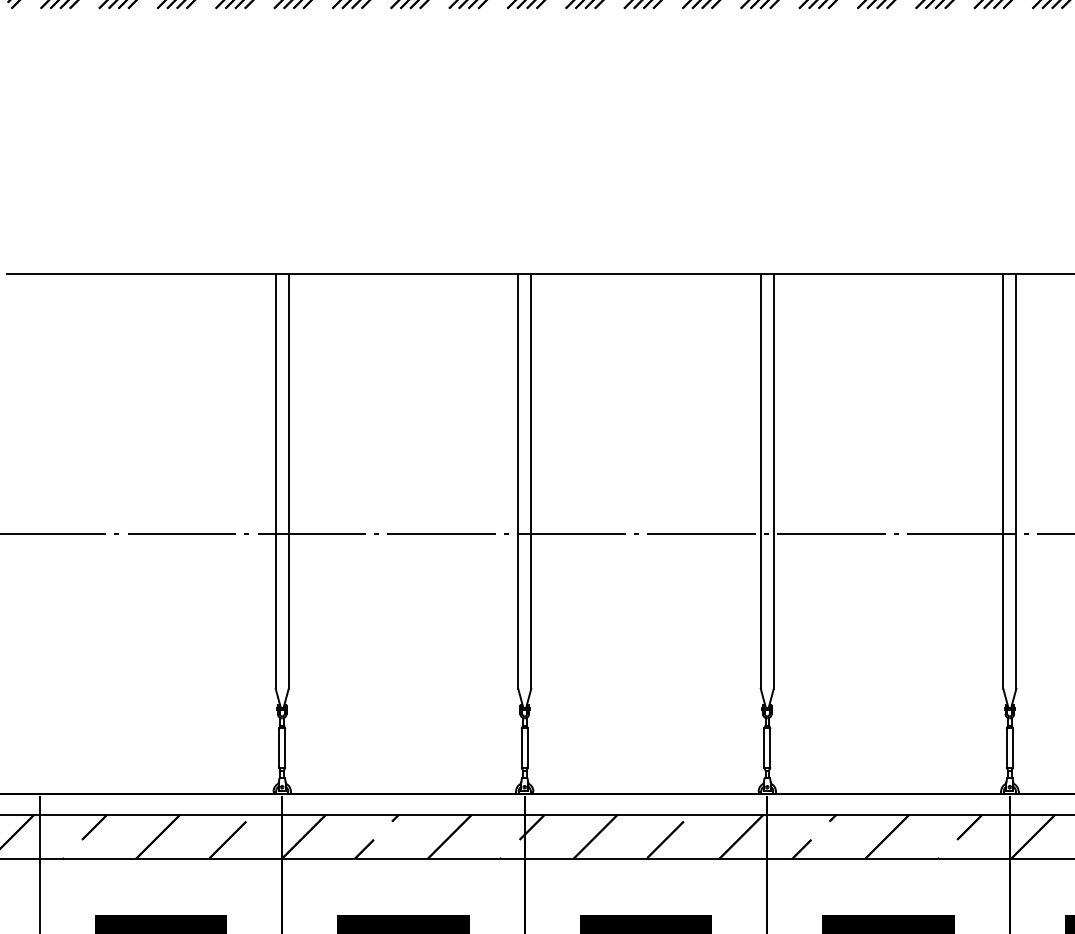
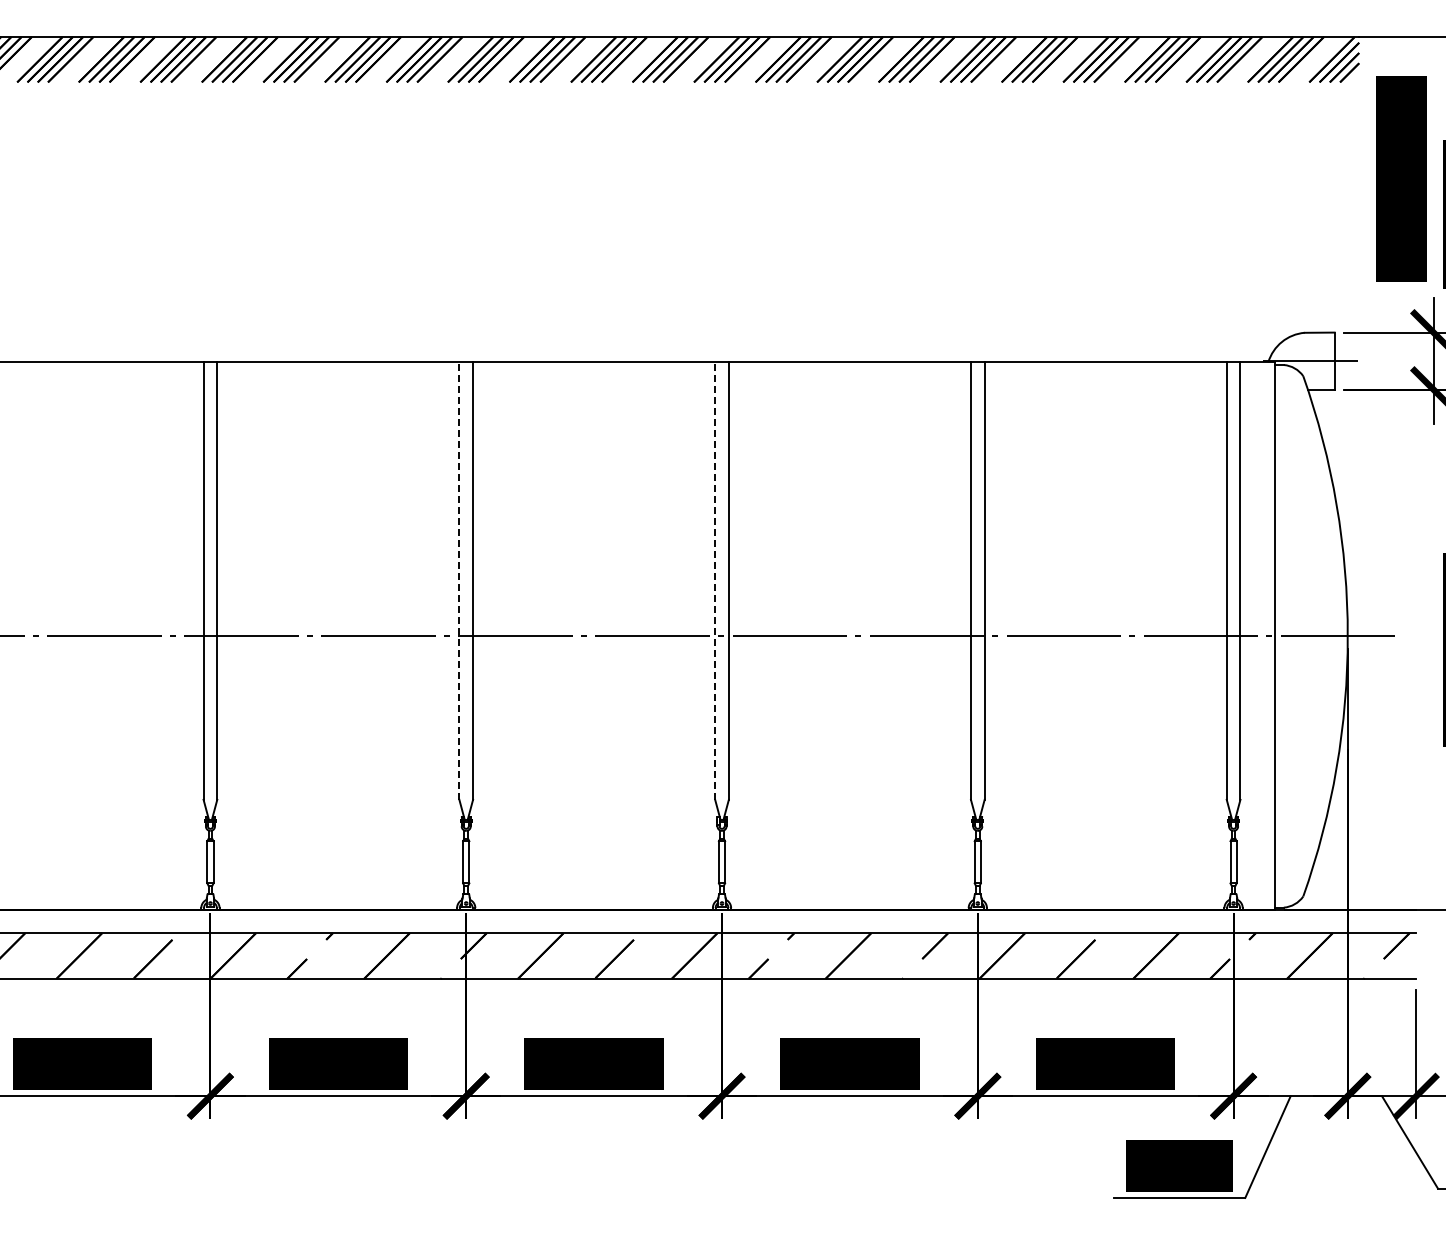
line: (518, 481) -> (459, 581), solid -> dashed
line: (761, 481) -> (715, 581), solid -> dashed

